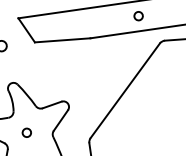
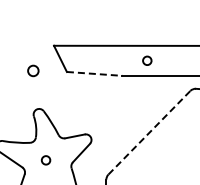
circle: (138, 15) -> (147, 60), moved
line: (62, 39) -> (94, 73), solid -> dashed
line: (125, 90) -> (149, 132), solid -> dashed

